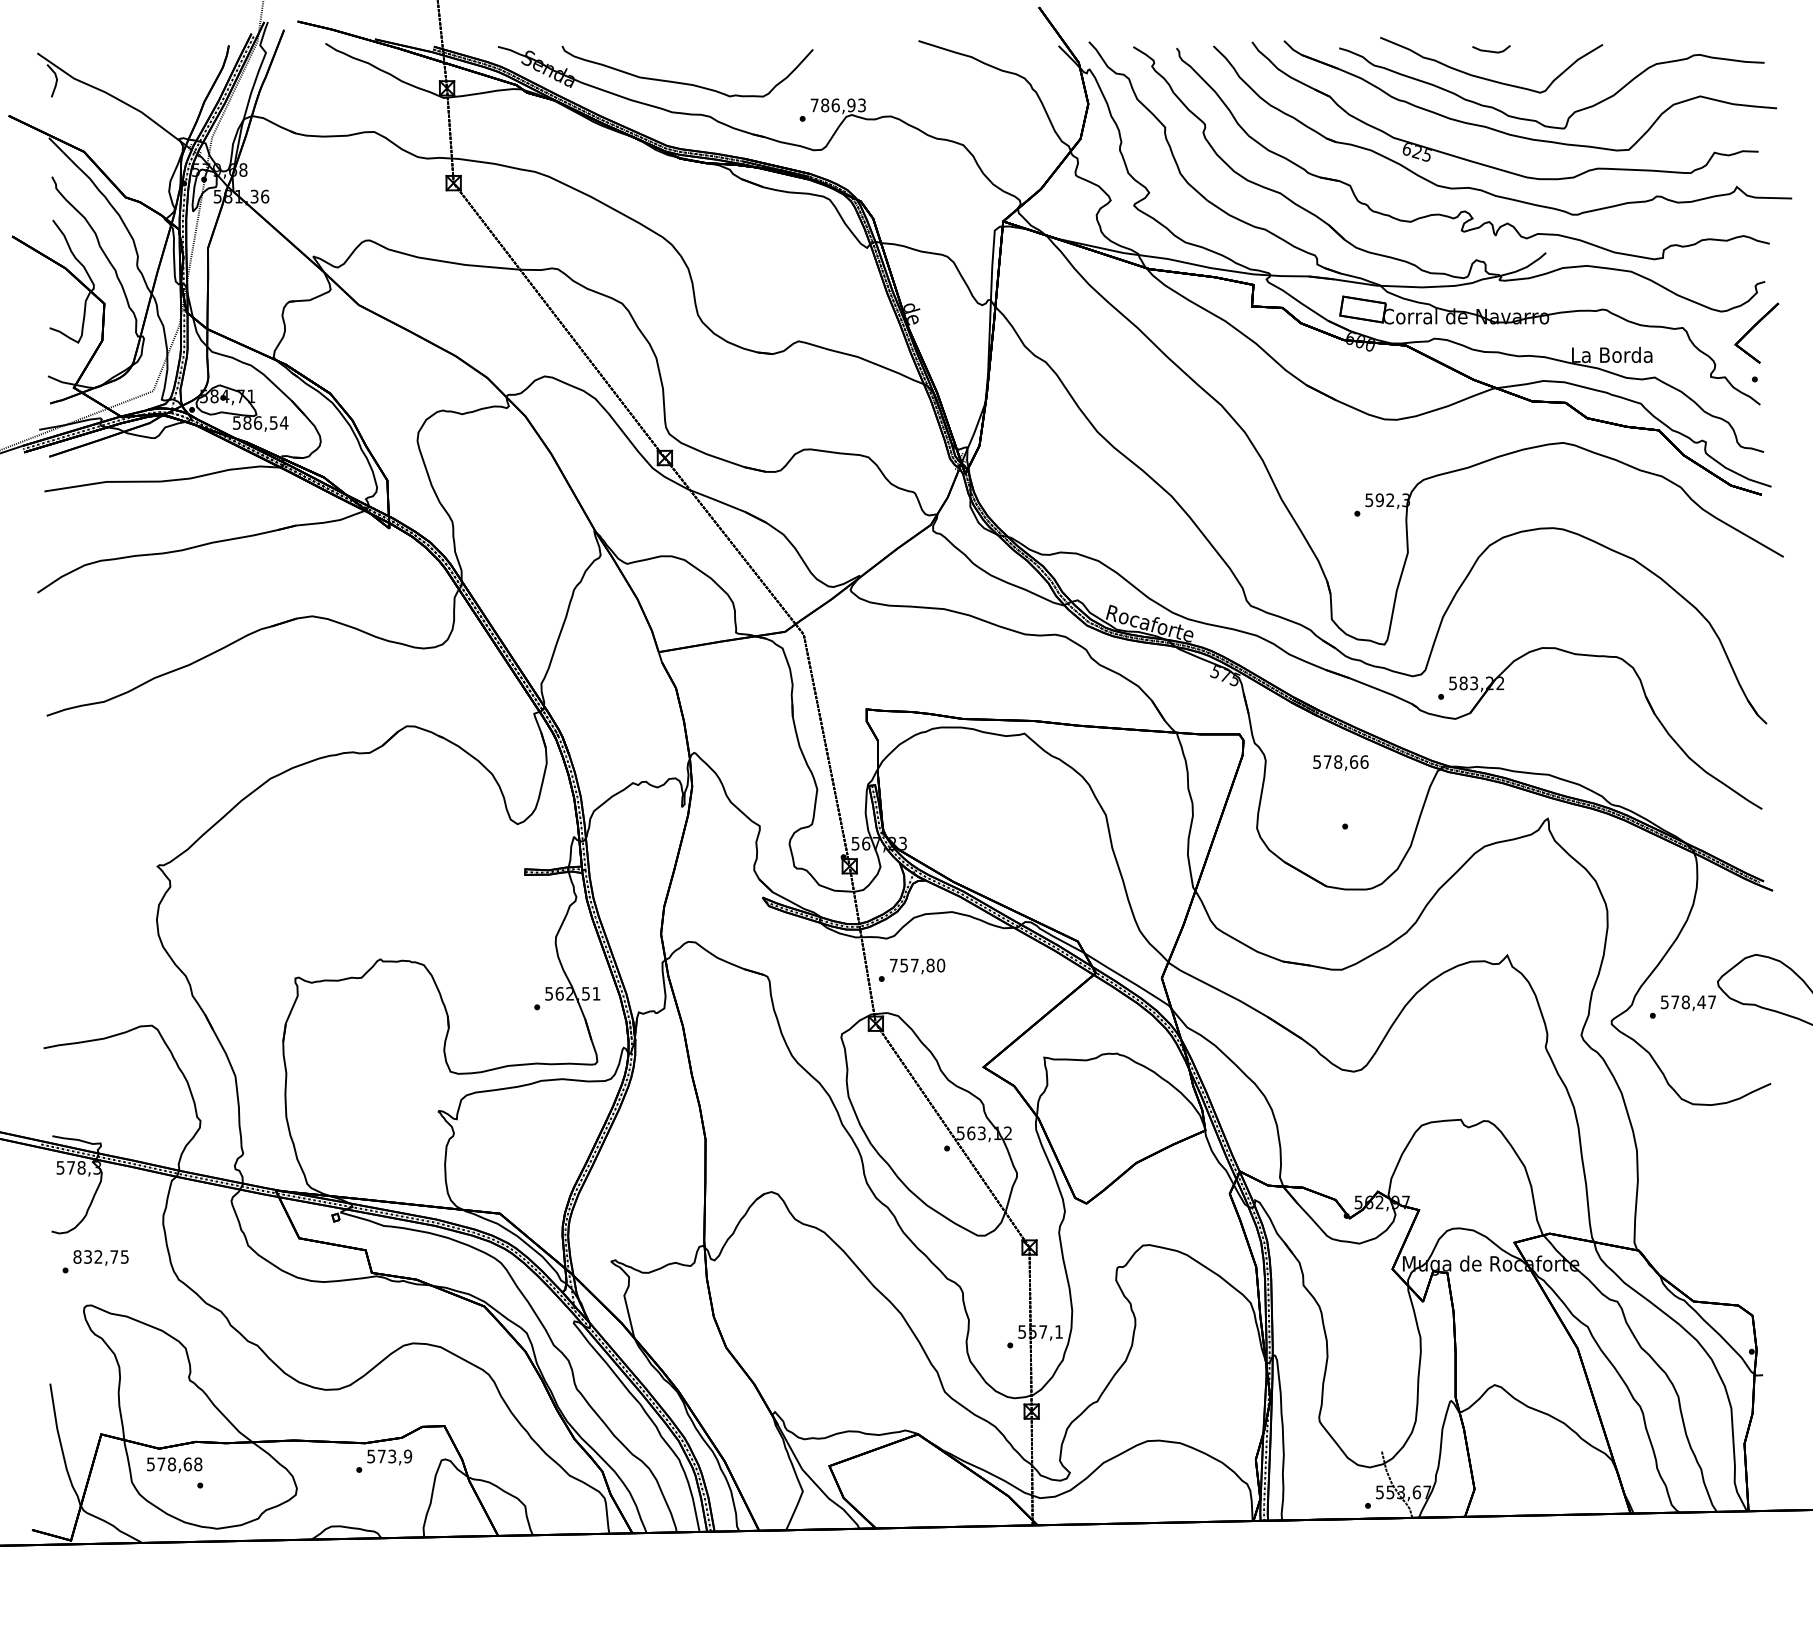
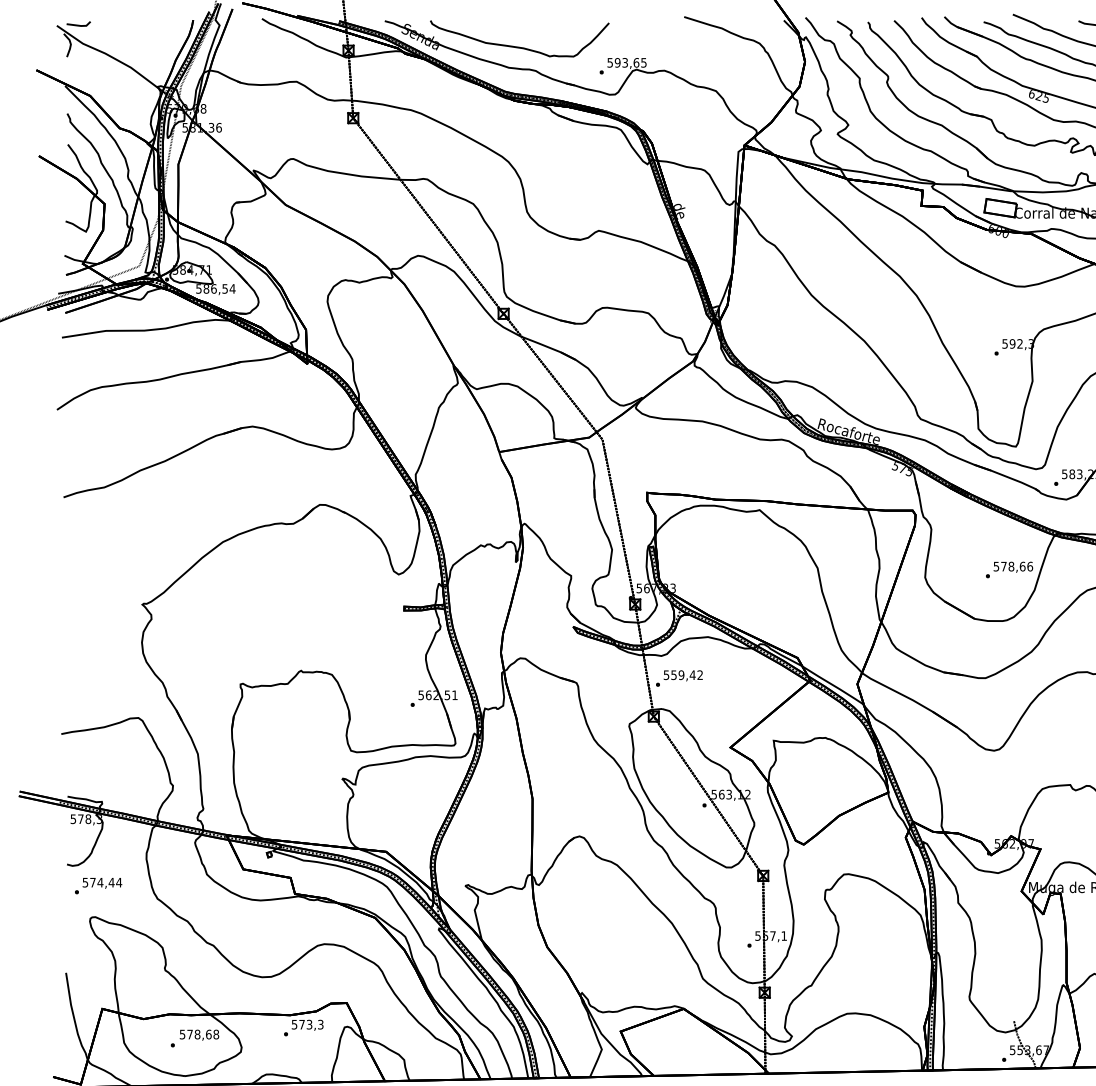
line: (68, 52) -> (79, 25), added
text: (837, 105) -> (626, 62), 786,93 -> 593,65
text: (1340, 762) -> (1013, 566), moved
text: (917, 965) -> (683, 675), 757,80 -> 559,42
text: (101, 1256) -> (102, 882), 832,75 -> 574,44
text: (408, 1456) -> (321, 1024), 573,9 -> 573,3
text: (174, 1465) -> (199, 1035), moved

